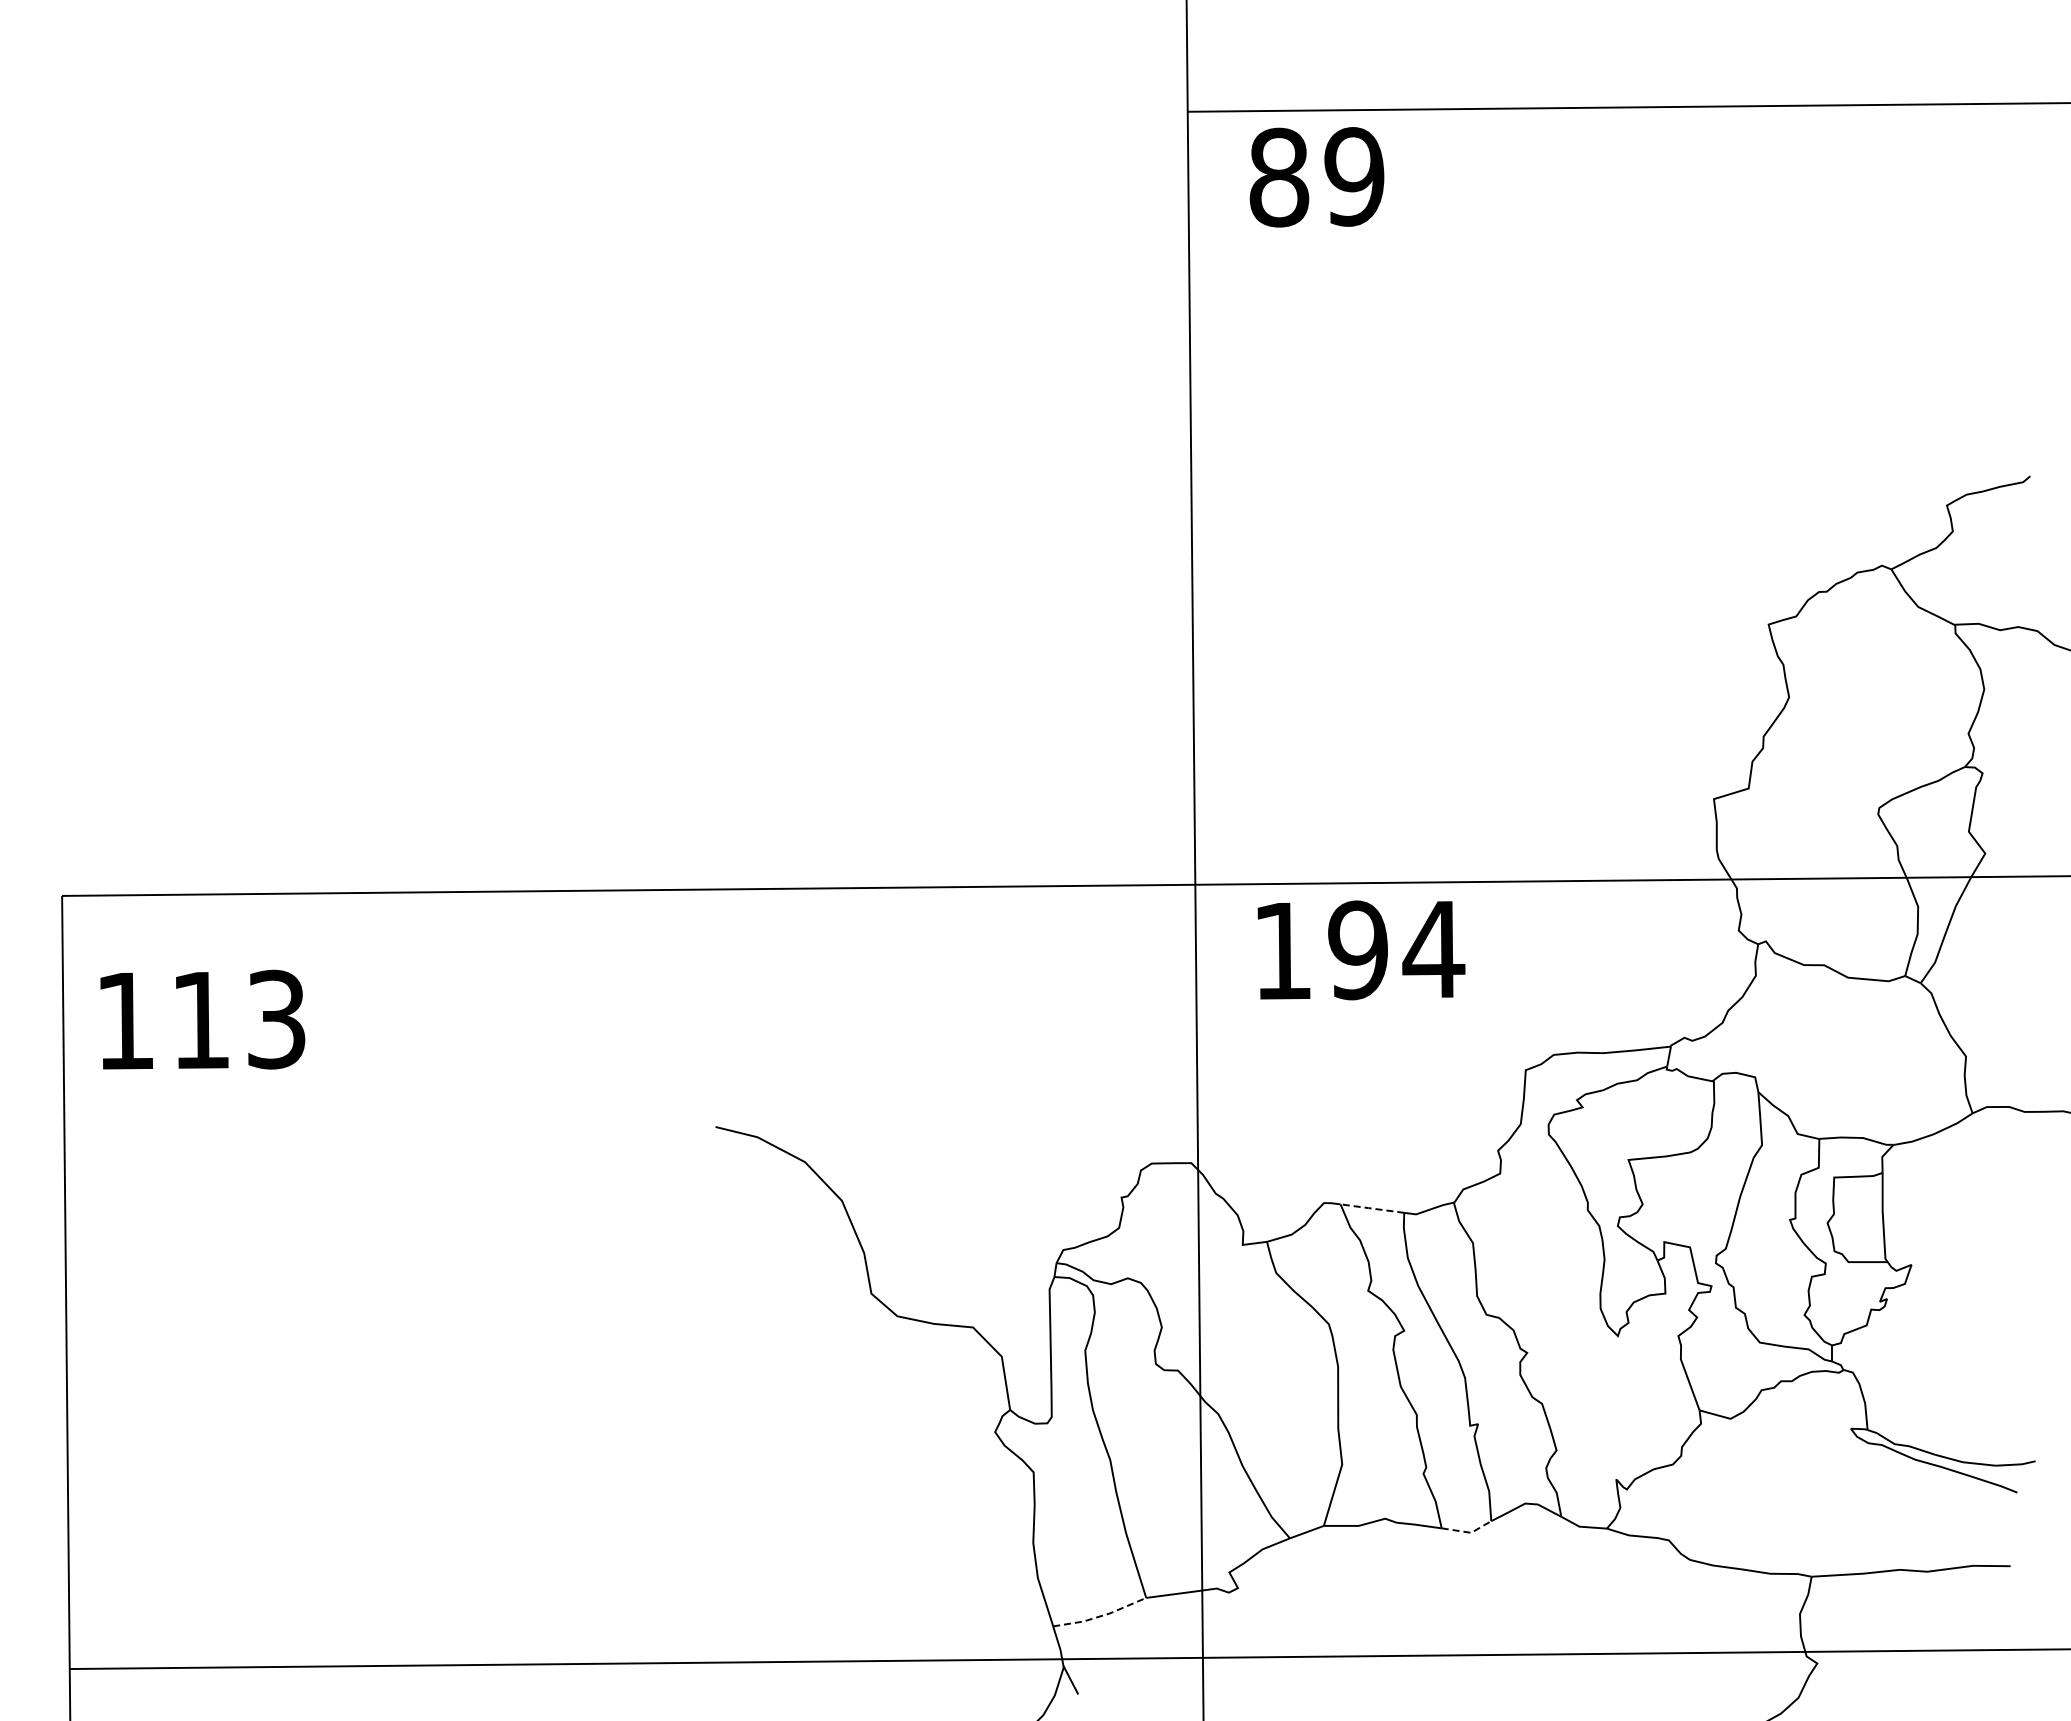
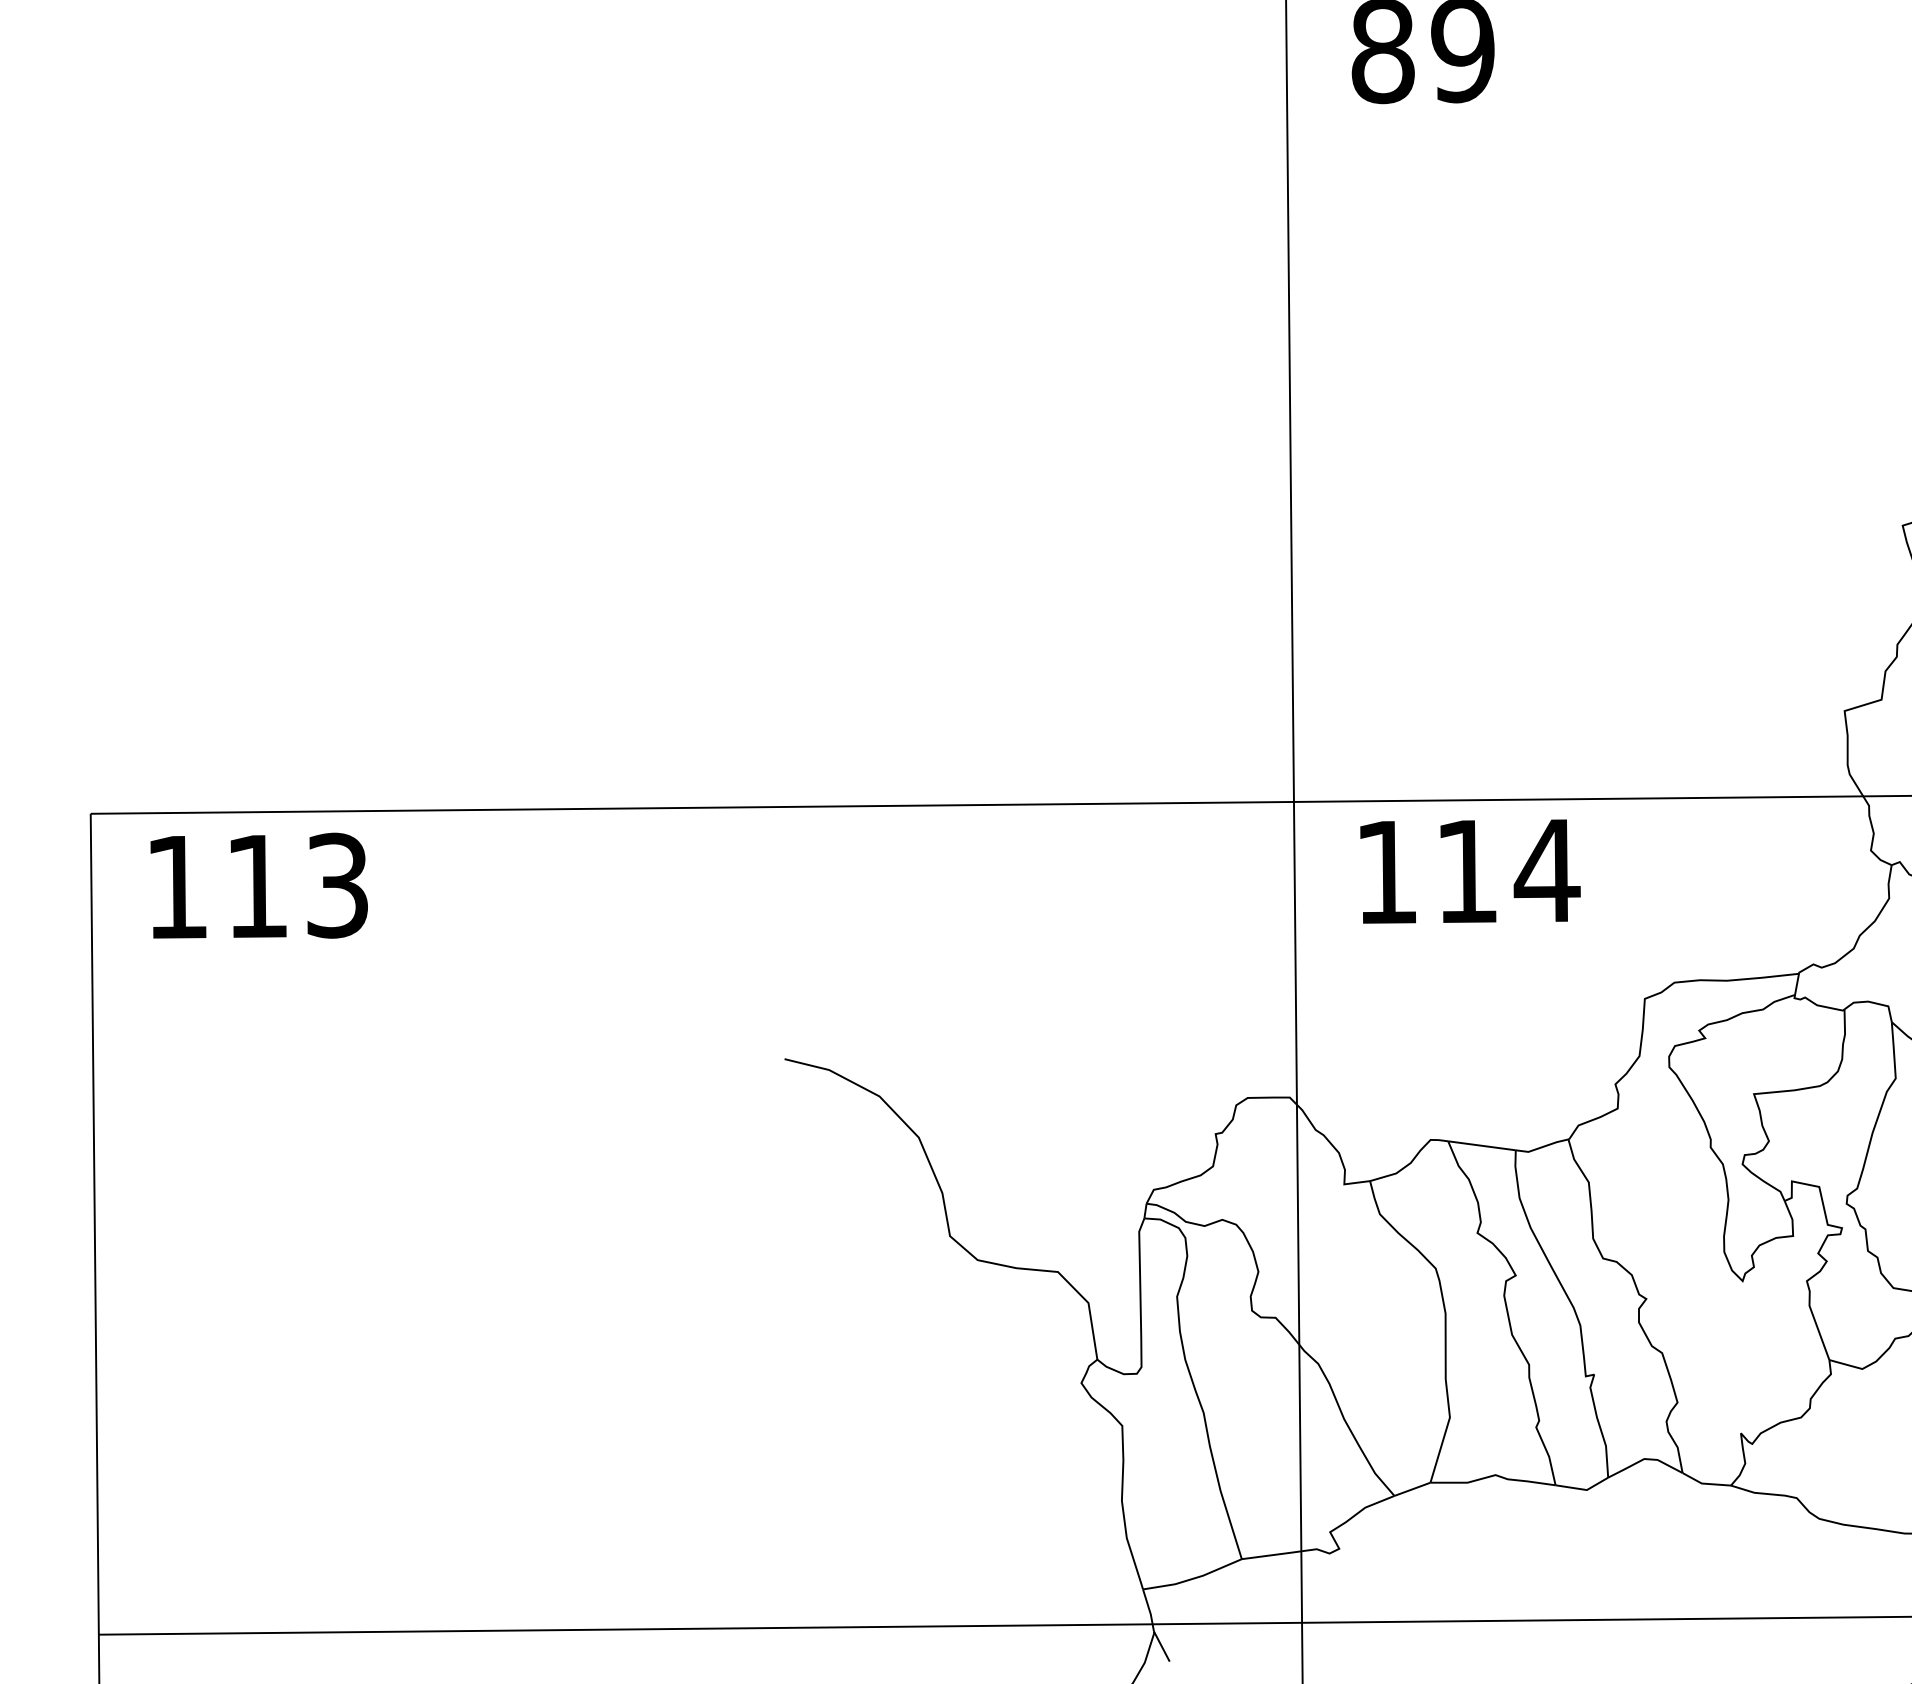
text: (1357, 950) -> (1466, 871), 194 -> 114
text: (202, 1019) -> (258, 885), moved
line: (1371, 1208) -> (1481, 1145), dashed -> solid
line: (1469, 1532) -> (1585, 1489), dashed -> solid
line: (1101, 1616) -> (1194, 1578), dashed -> solid

